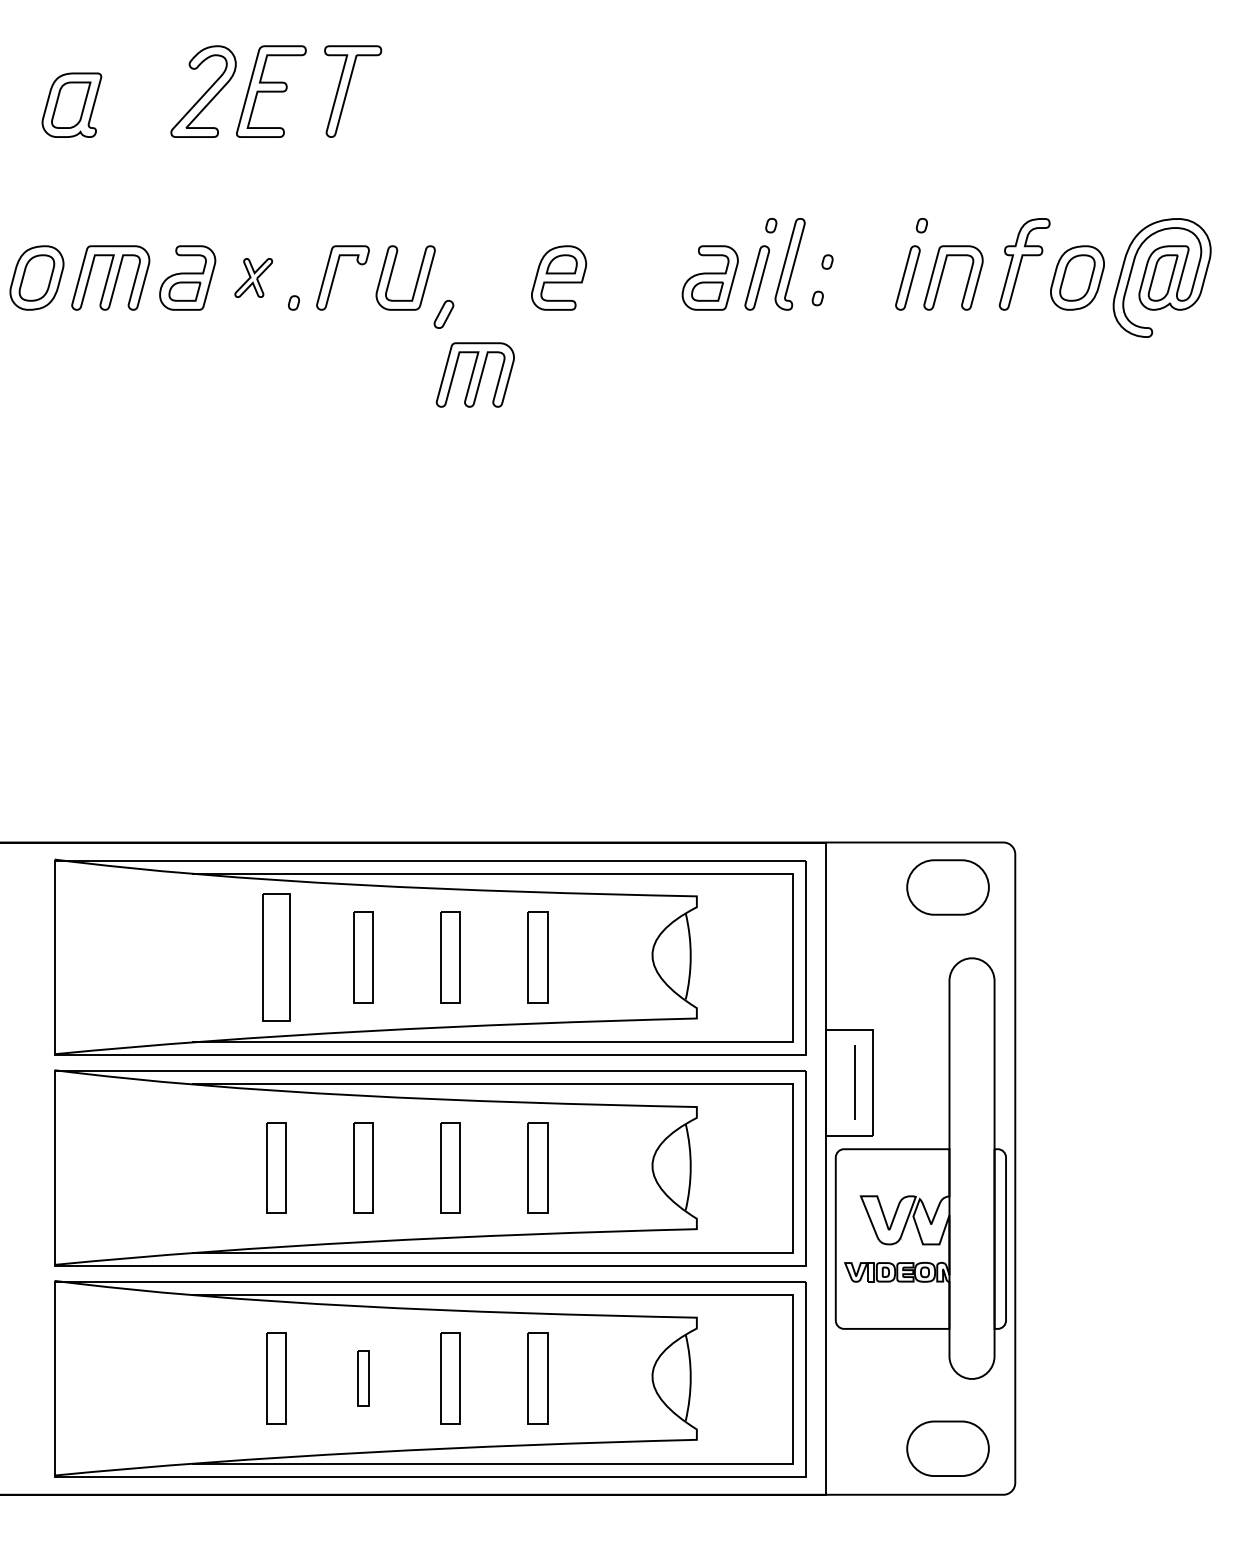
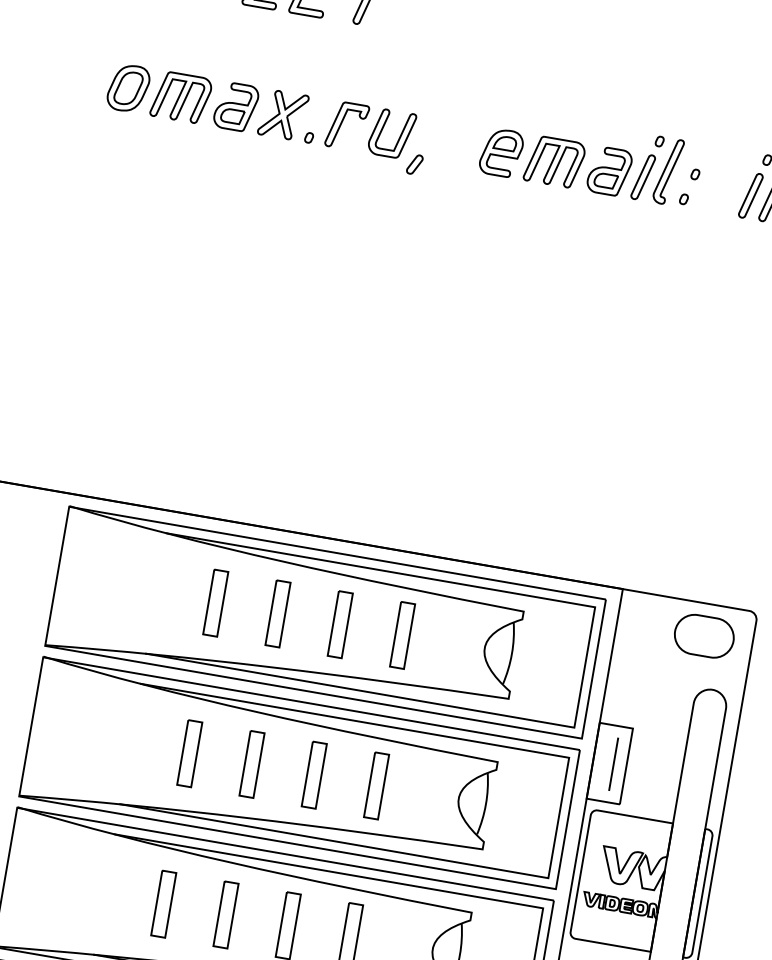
part: (253, 277) -> (283, 114), size x1.67
part: (474, 374) -> (554, 161), moved
part: (276, 957) -> (215, 603), size x0.71
part: (363, 1378) -> (226, 914), size x1.67

